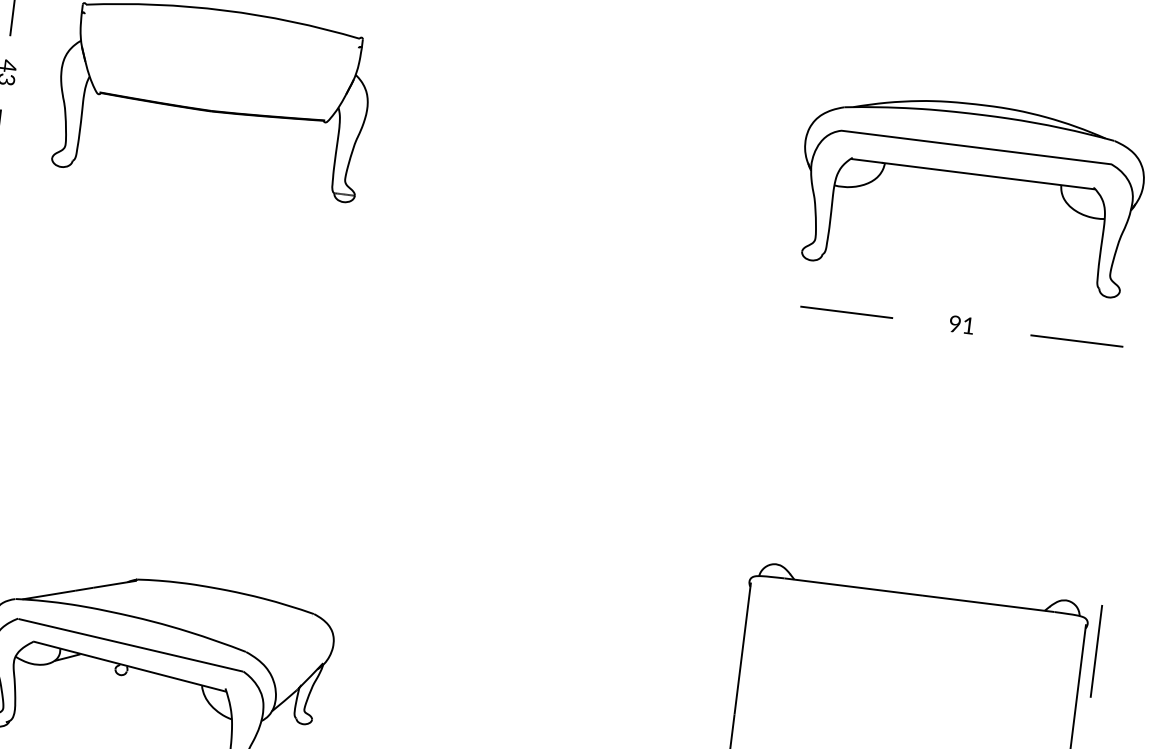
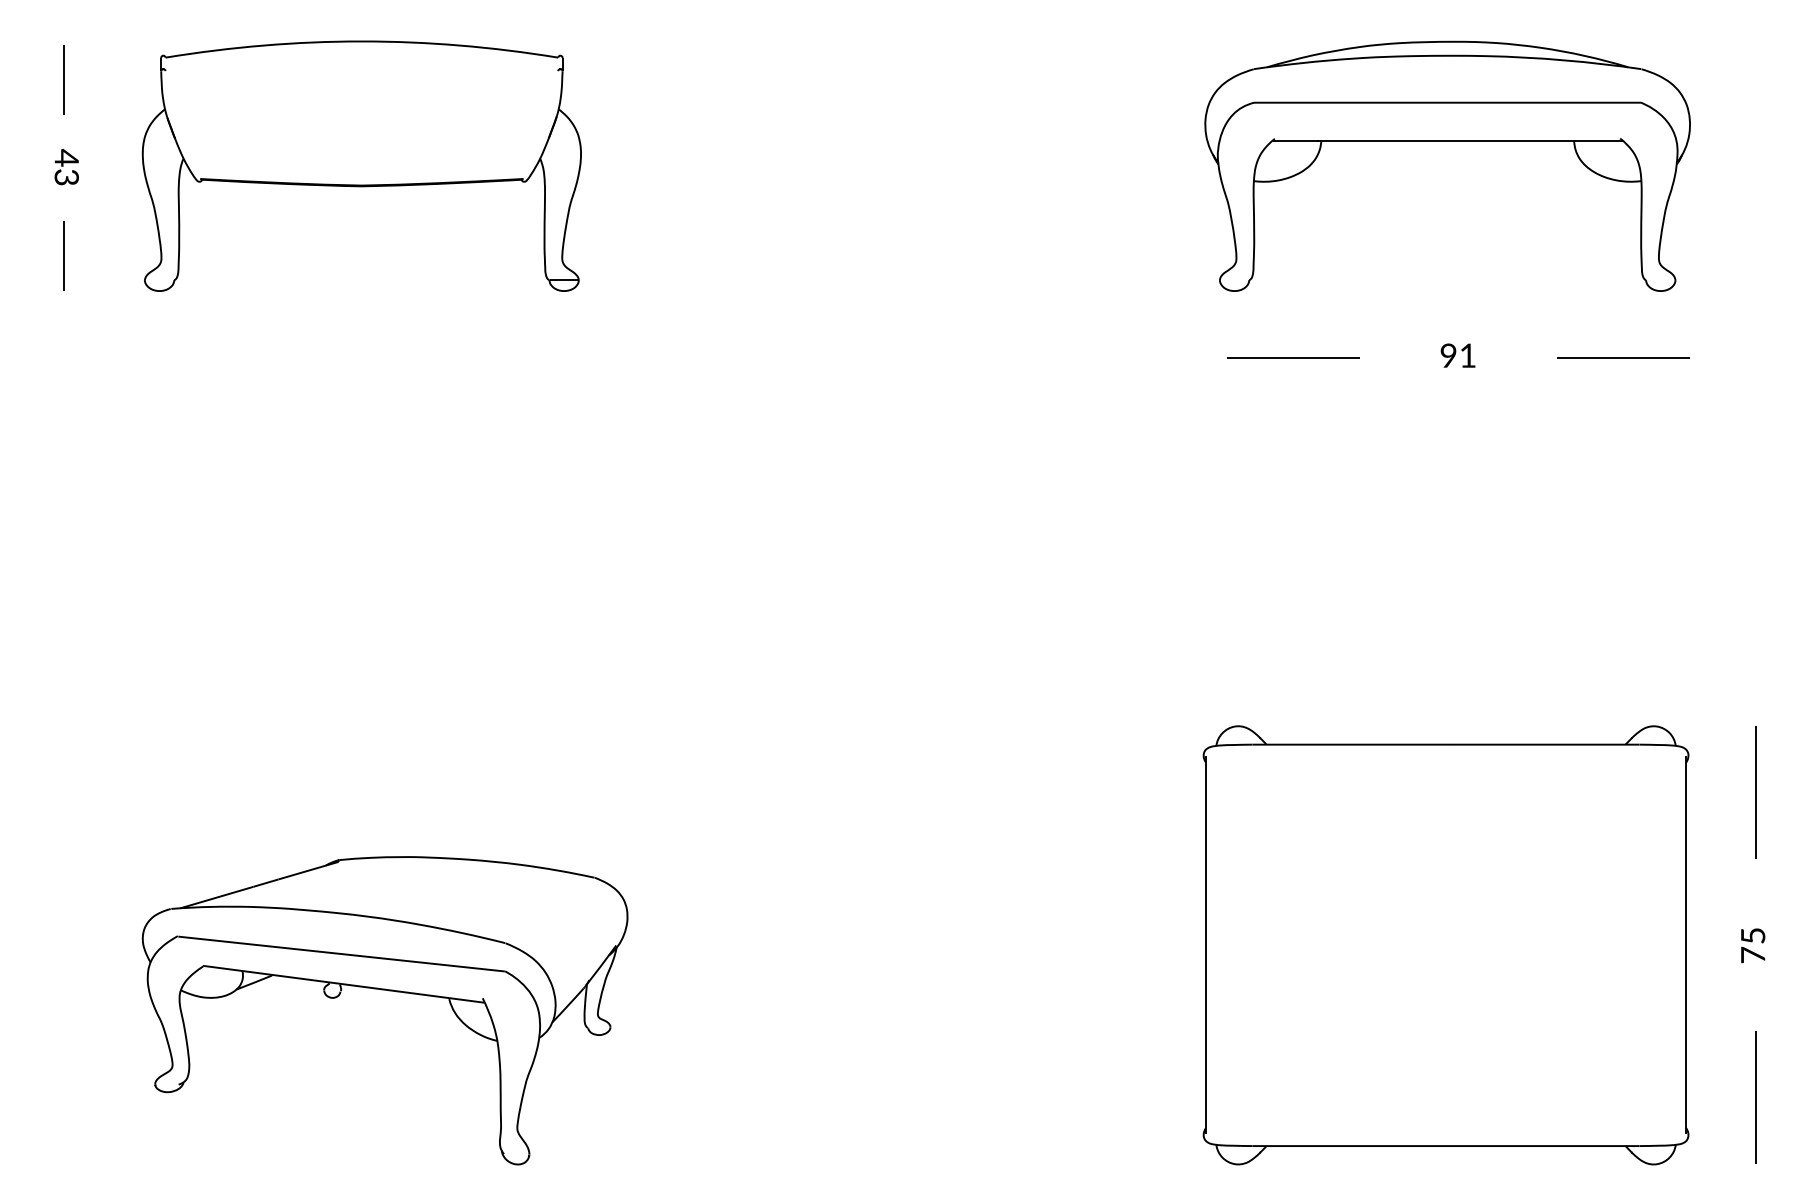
line: (1096, 651) -> (1755, 792), moved

